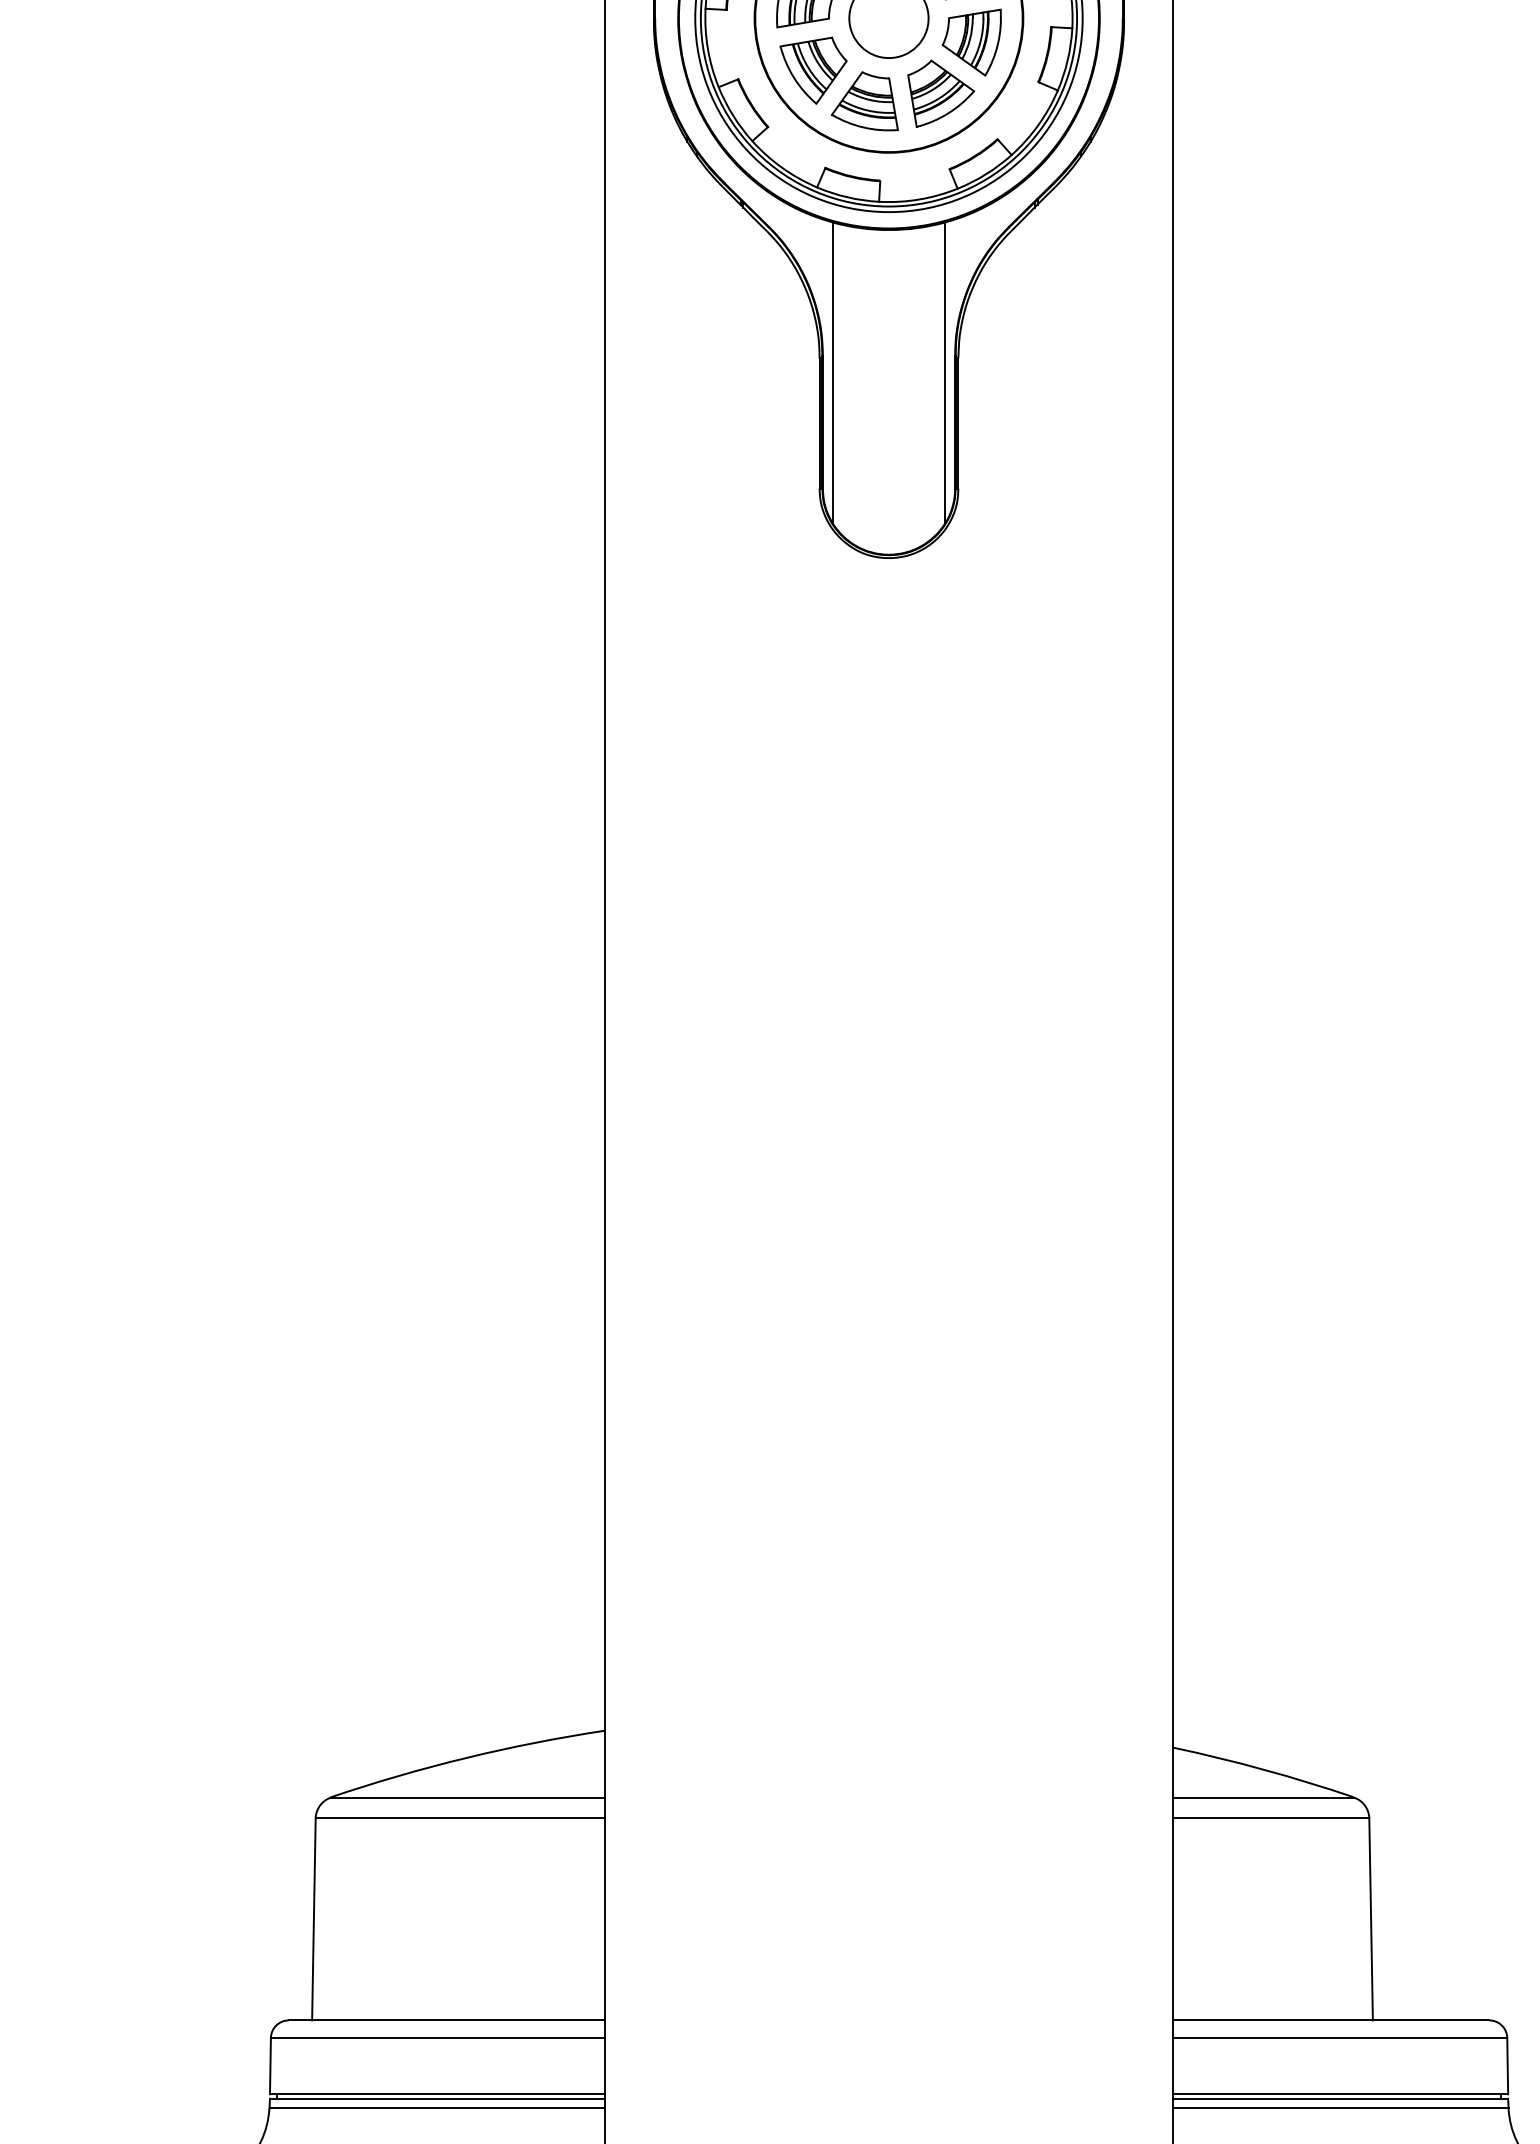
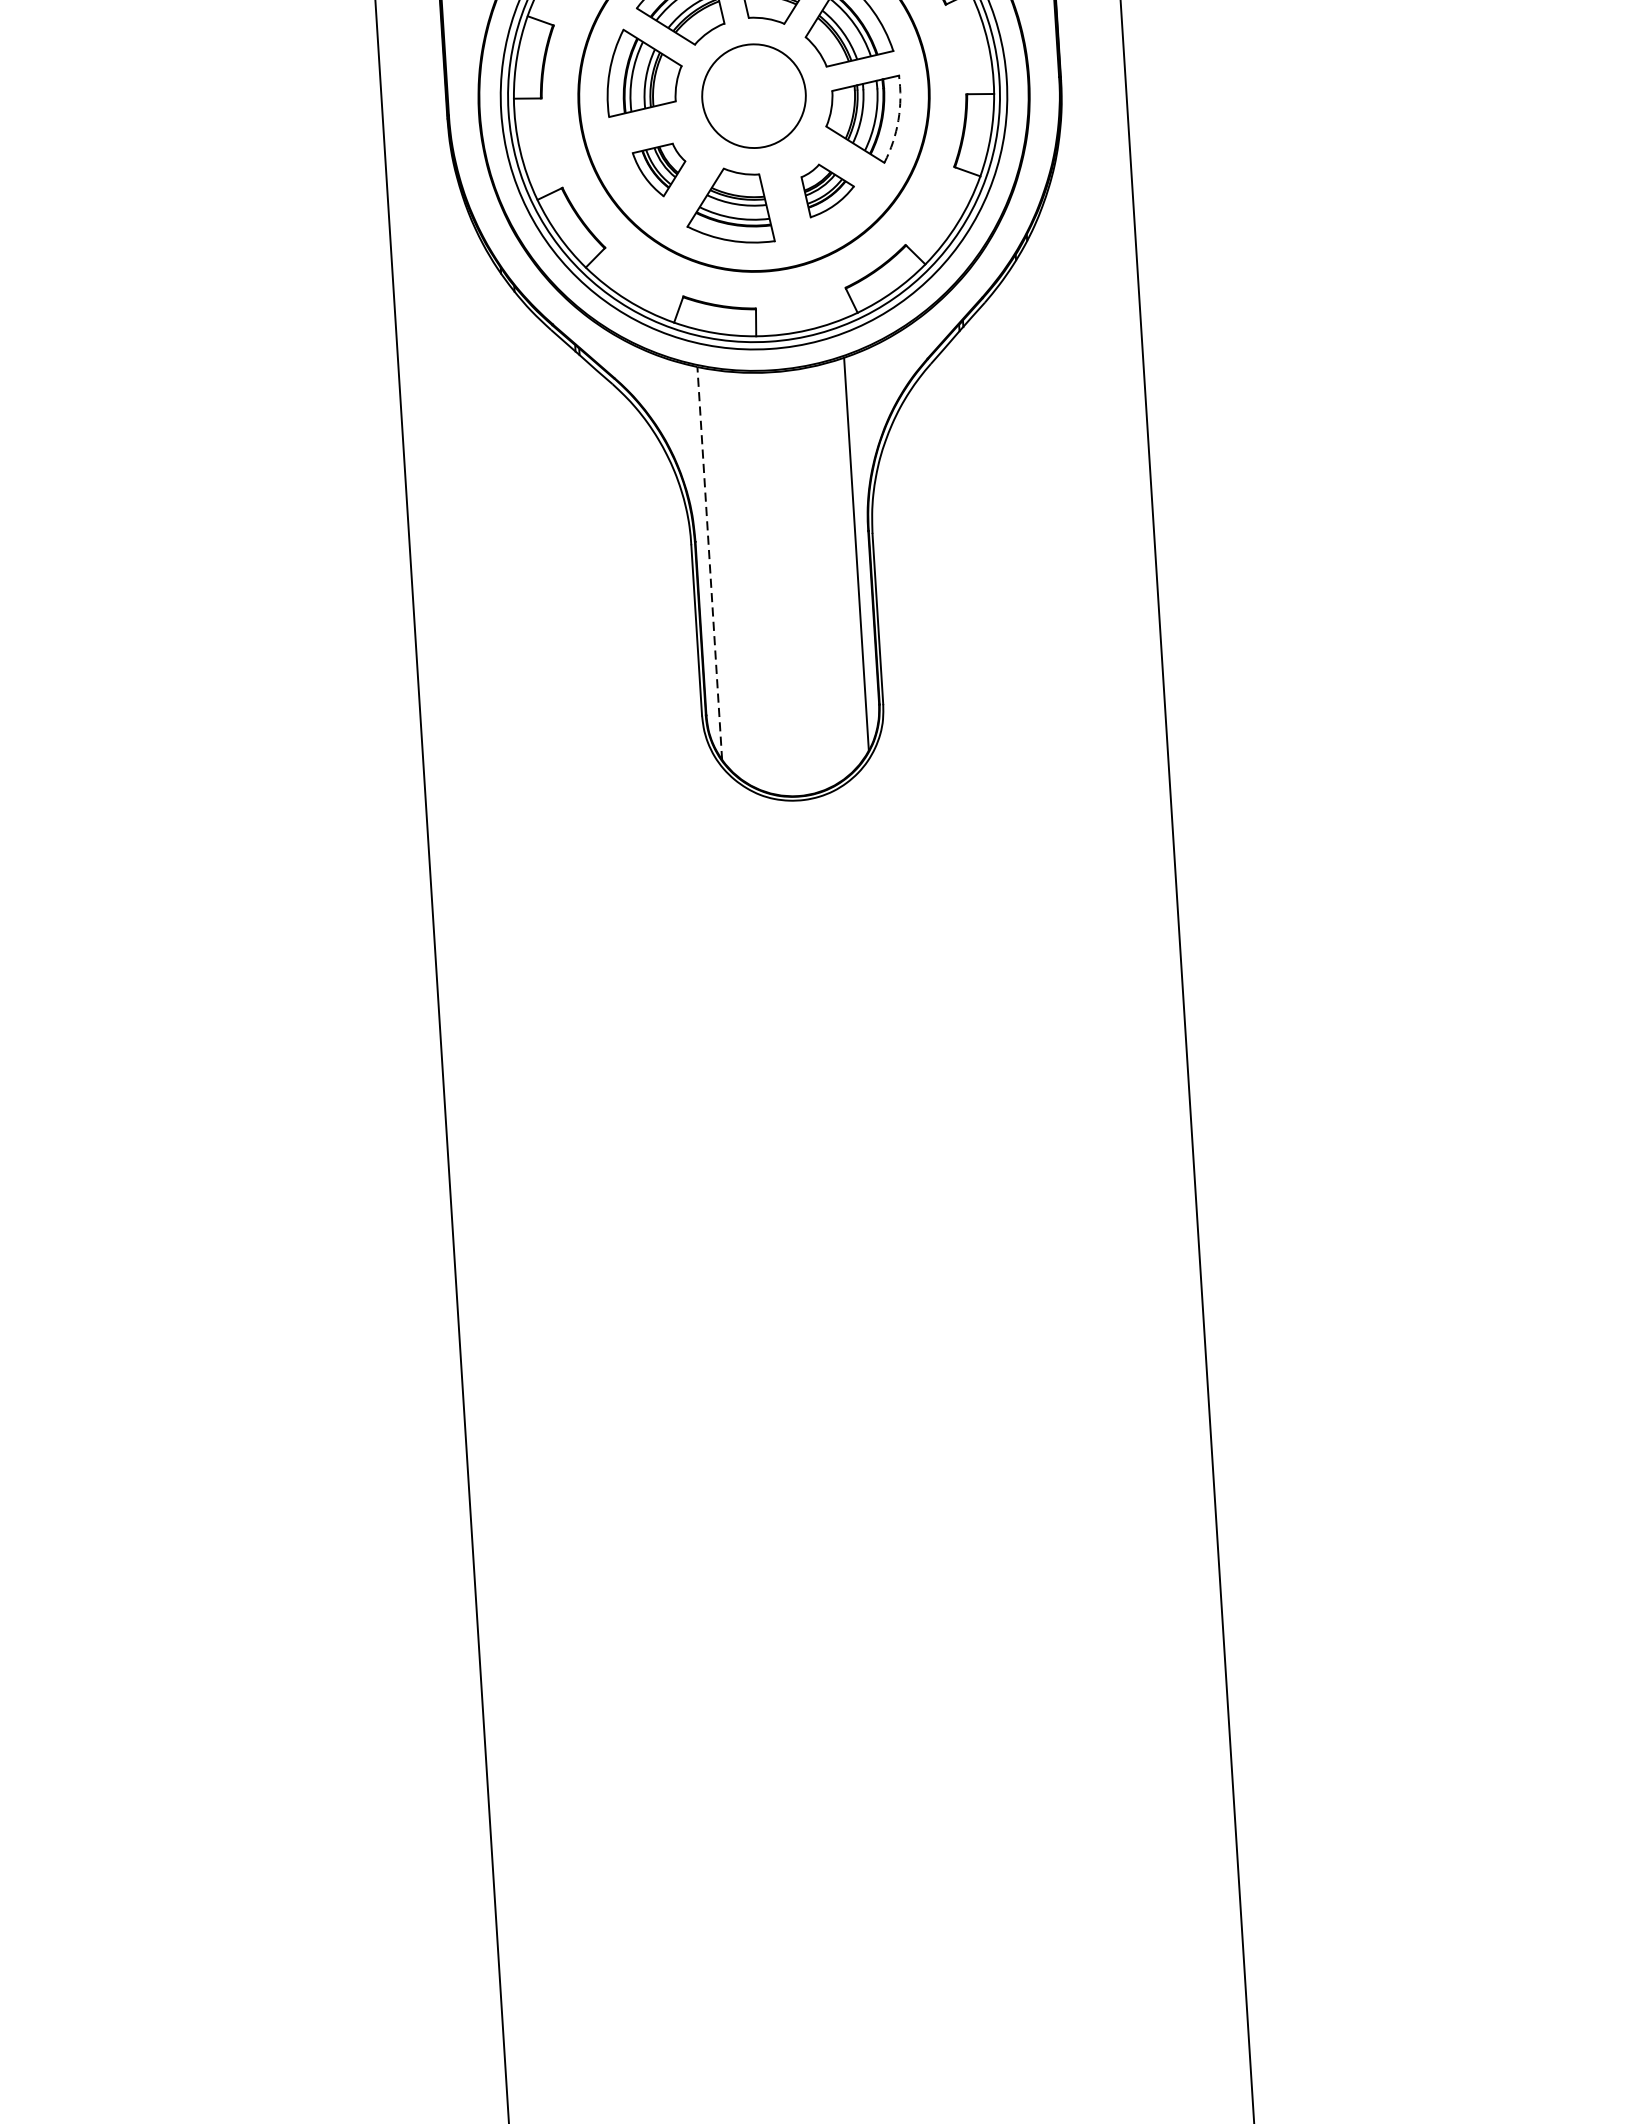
arc: (998, 43) -> (899, 119), solid -> dashed
part: (813, 70) -> (659, 170), size x0.6
part: (940, 93) -> (827, 189), size x0.6
line: (832, 373) -> (709, 564), solid -> dashed

